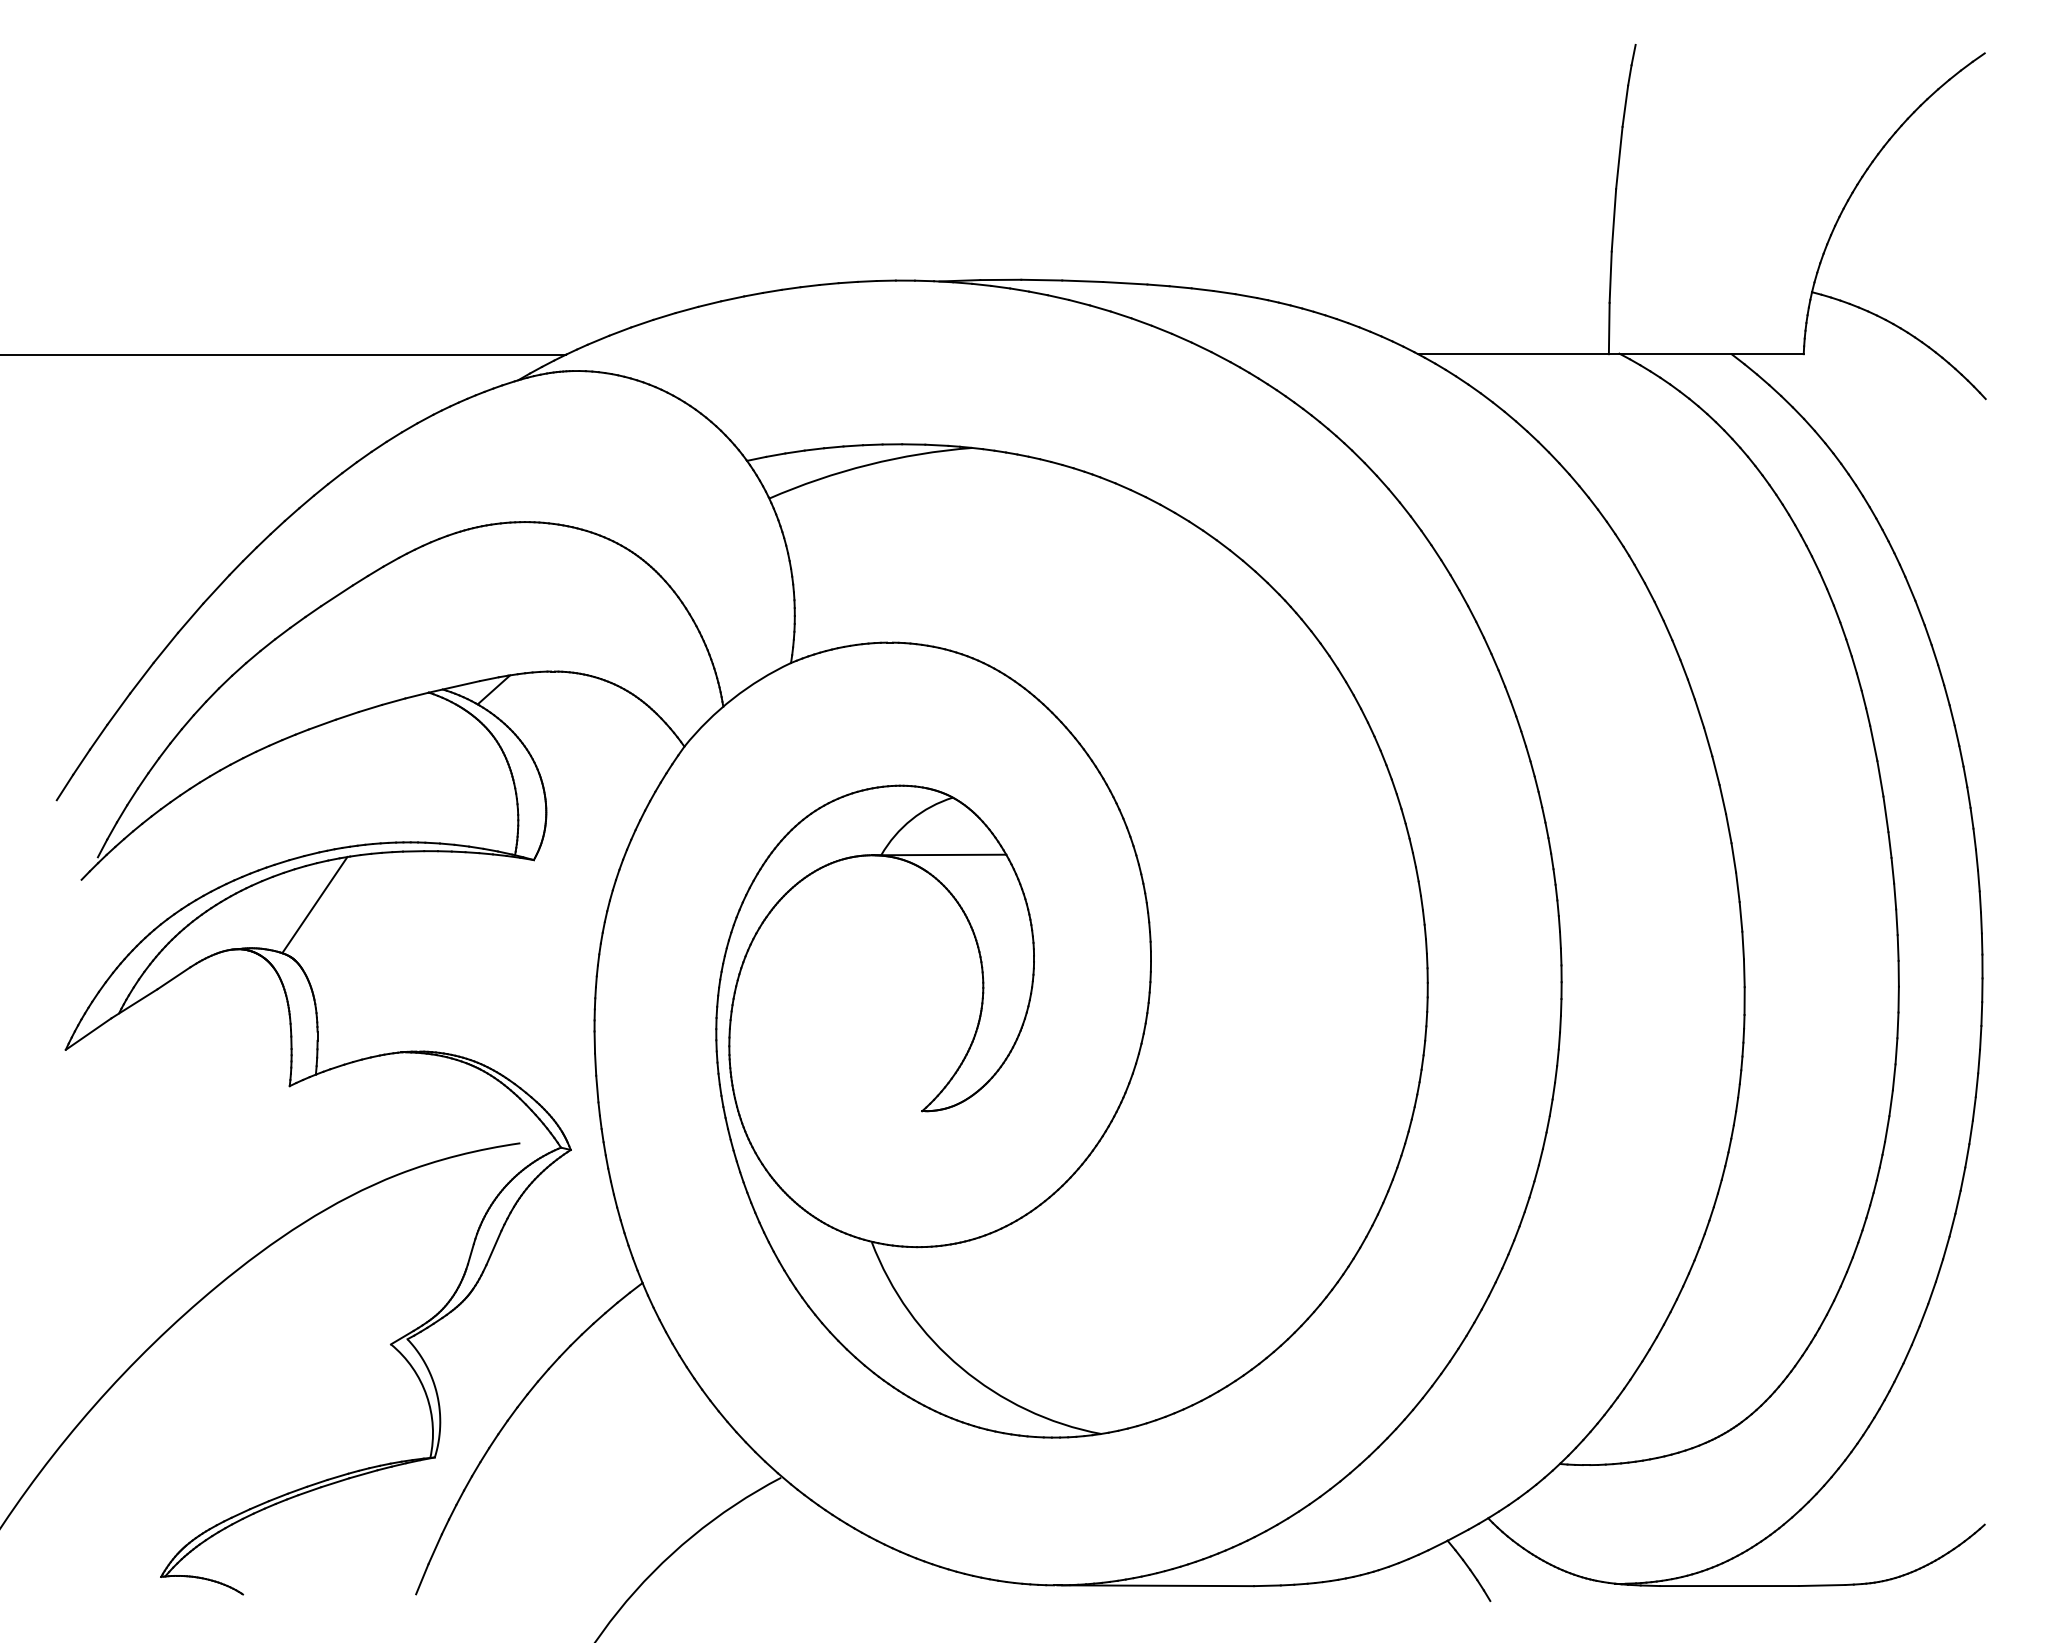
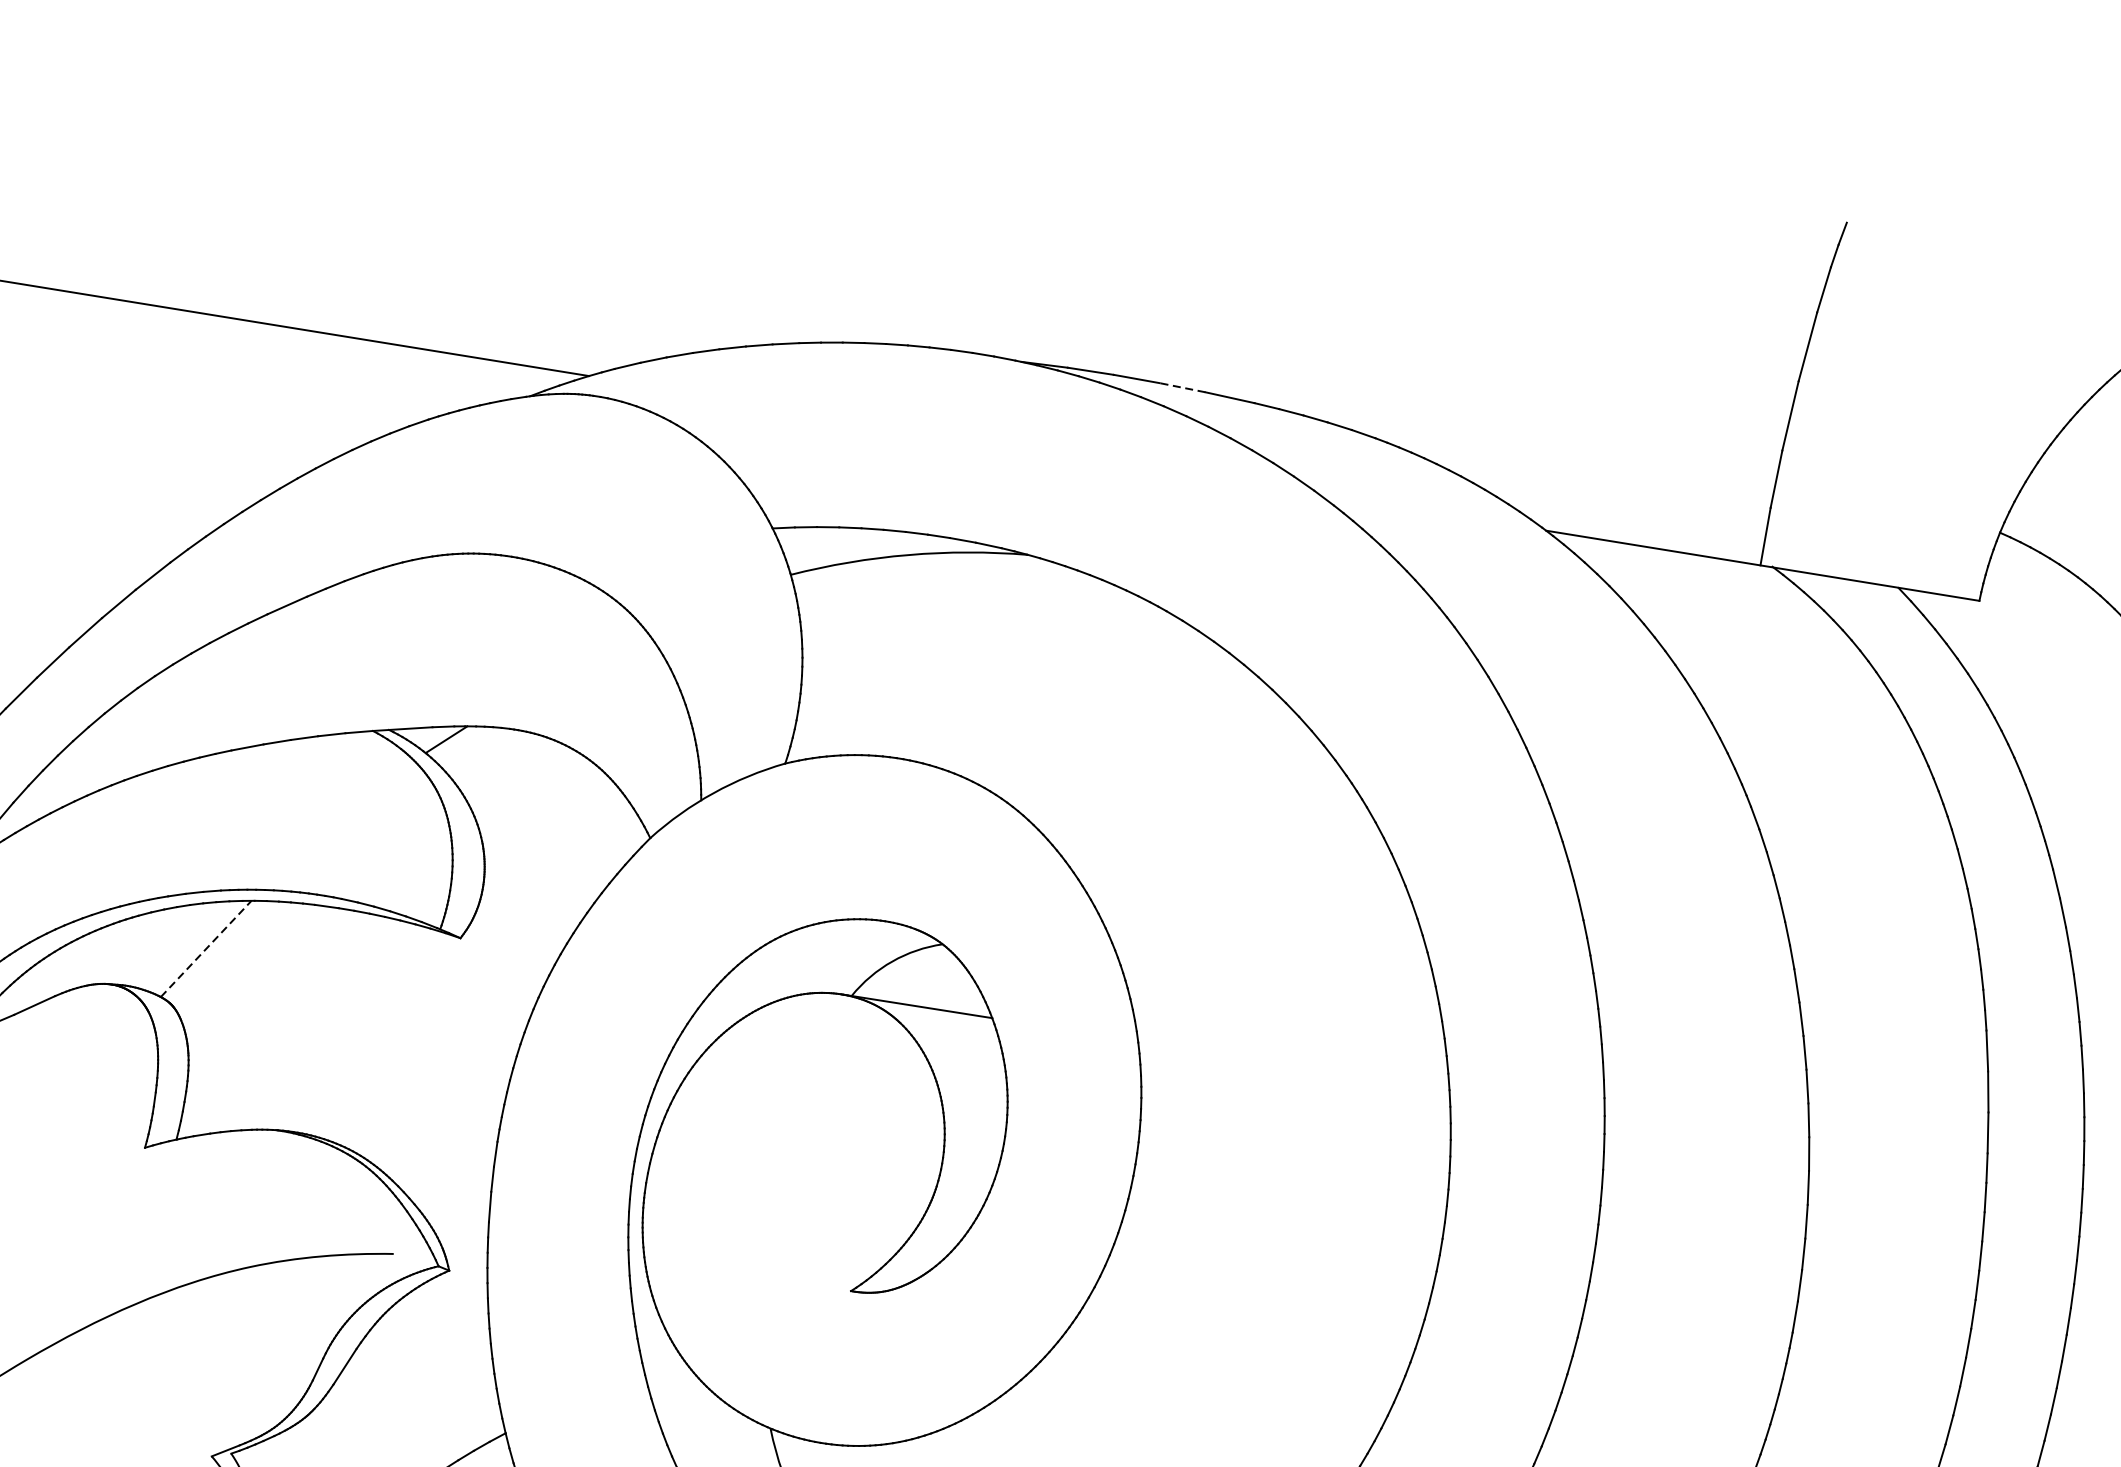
line: (1082, 281) -> (1182, 387), solid -> dashed
line: (315, 904) -> (207, 948), solid -> dashed

